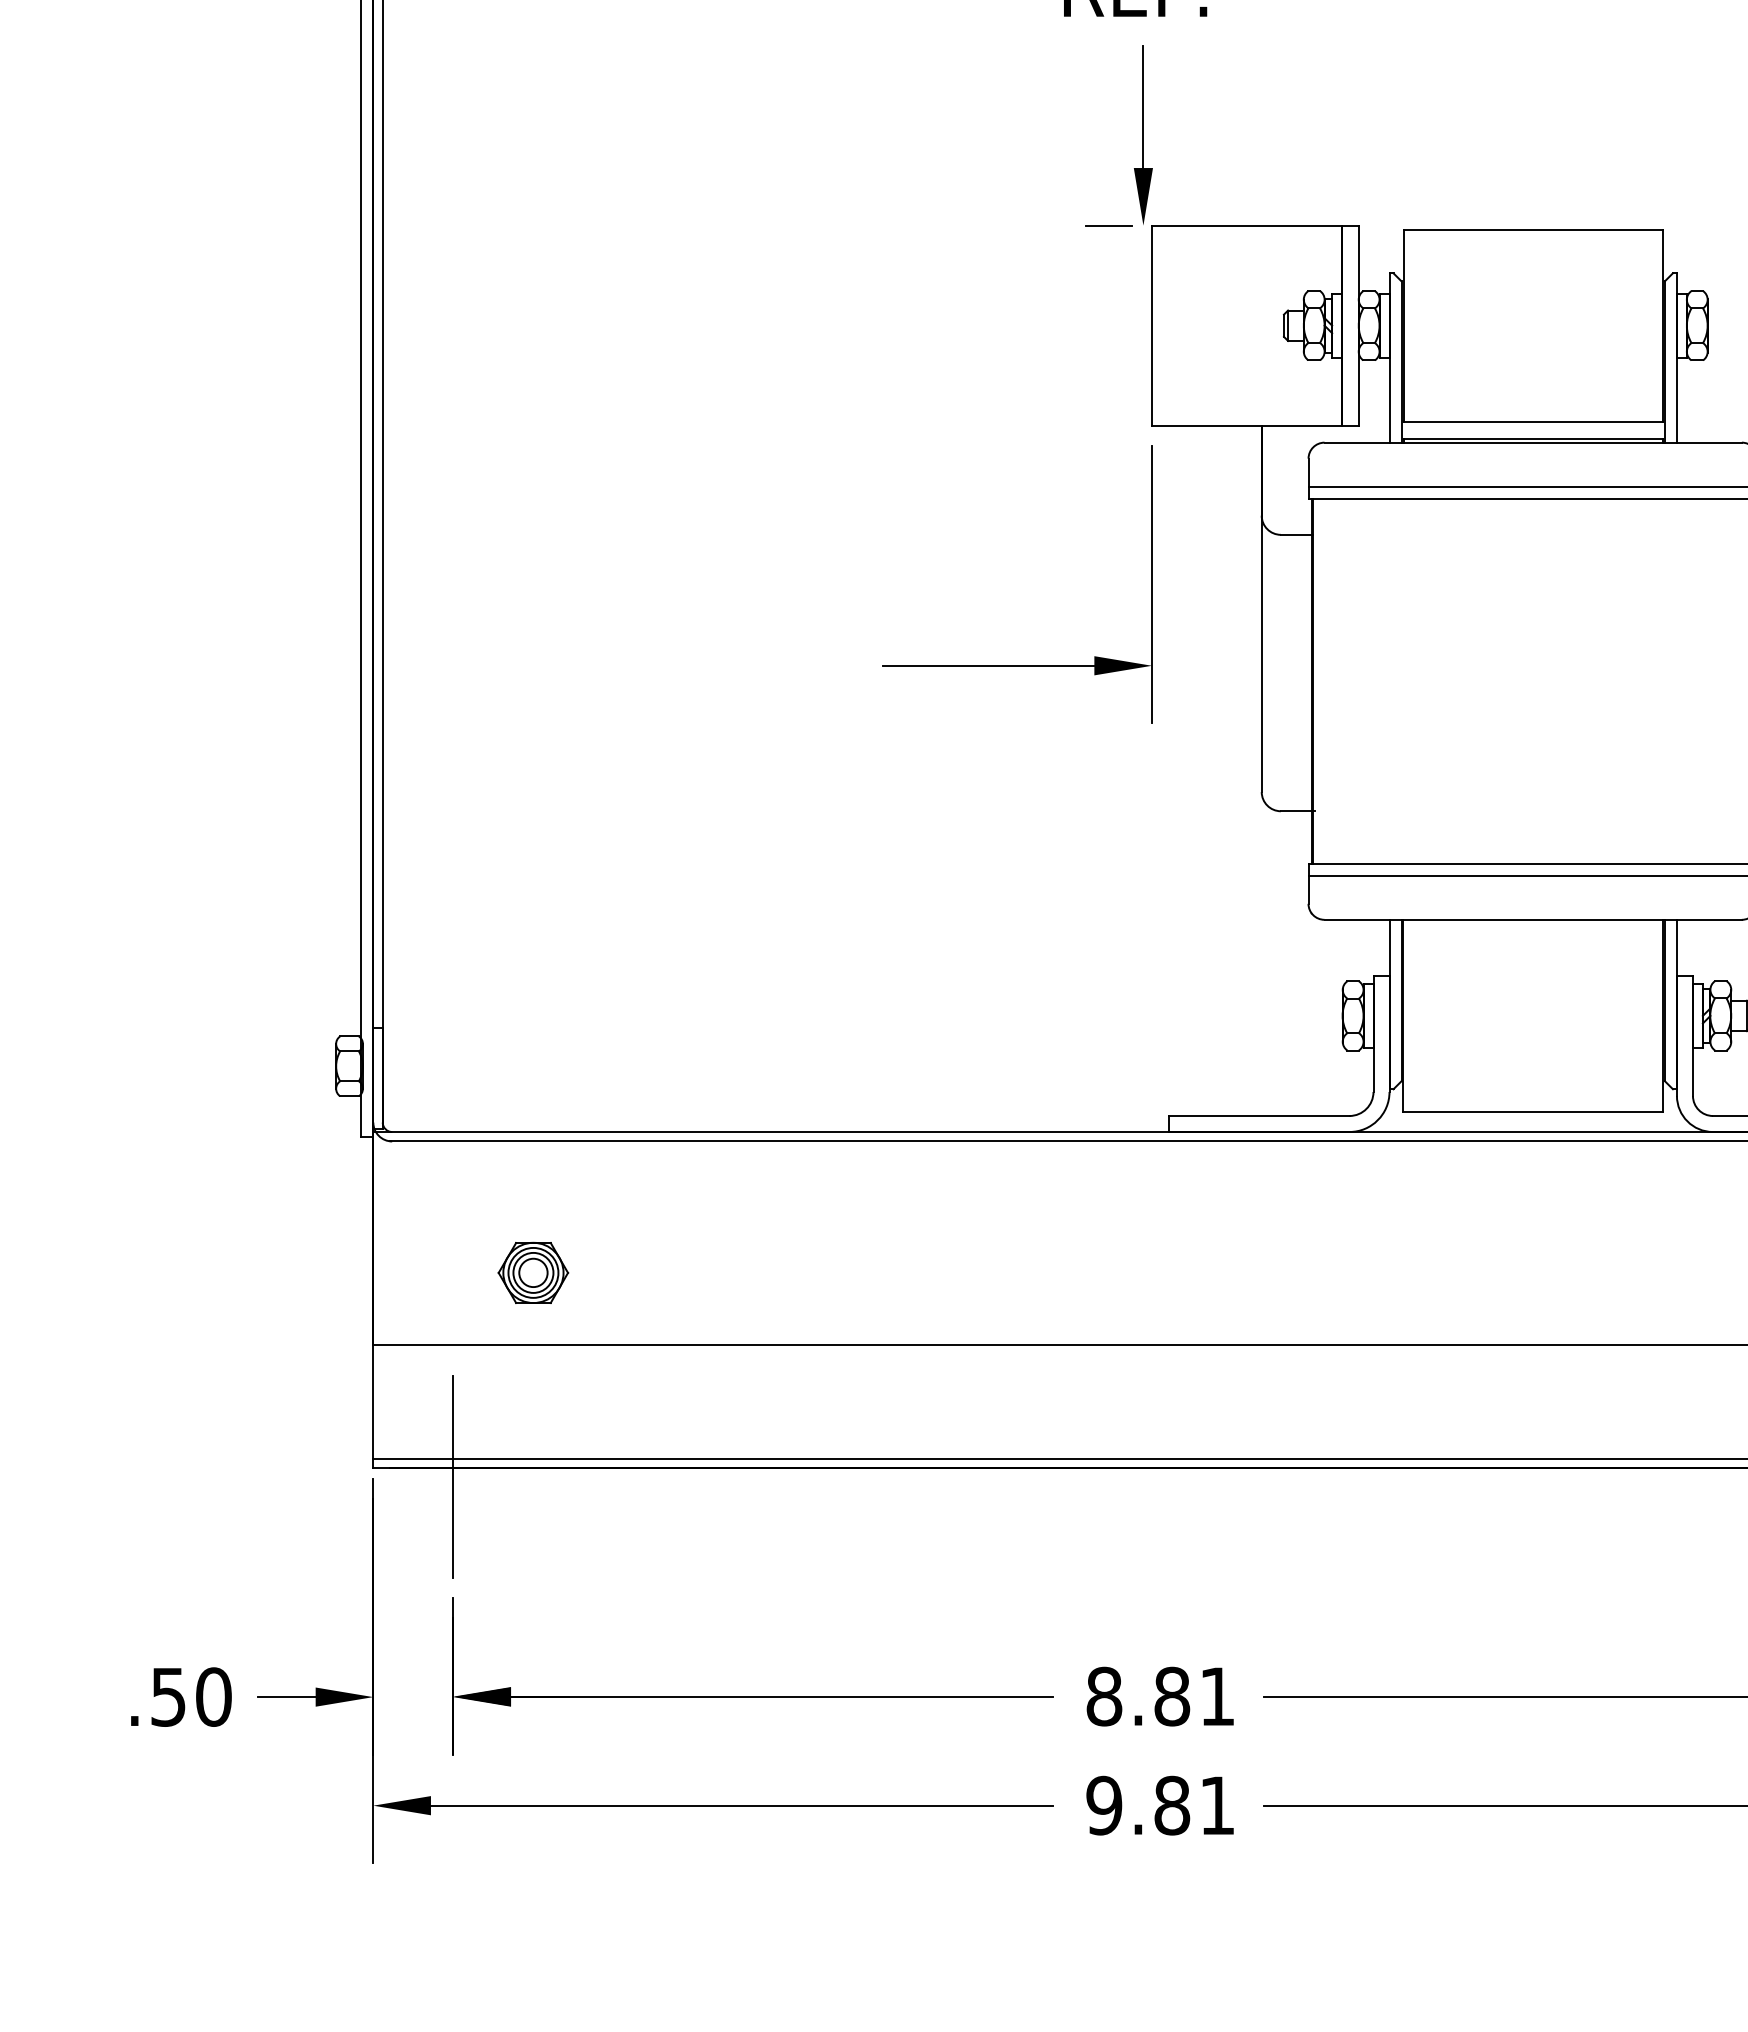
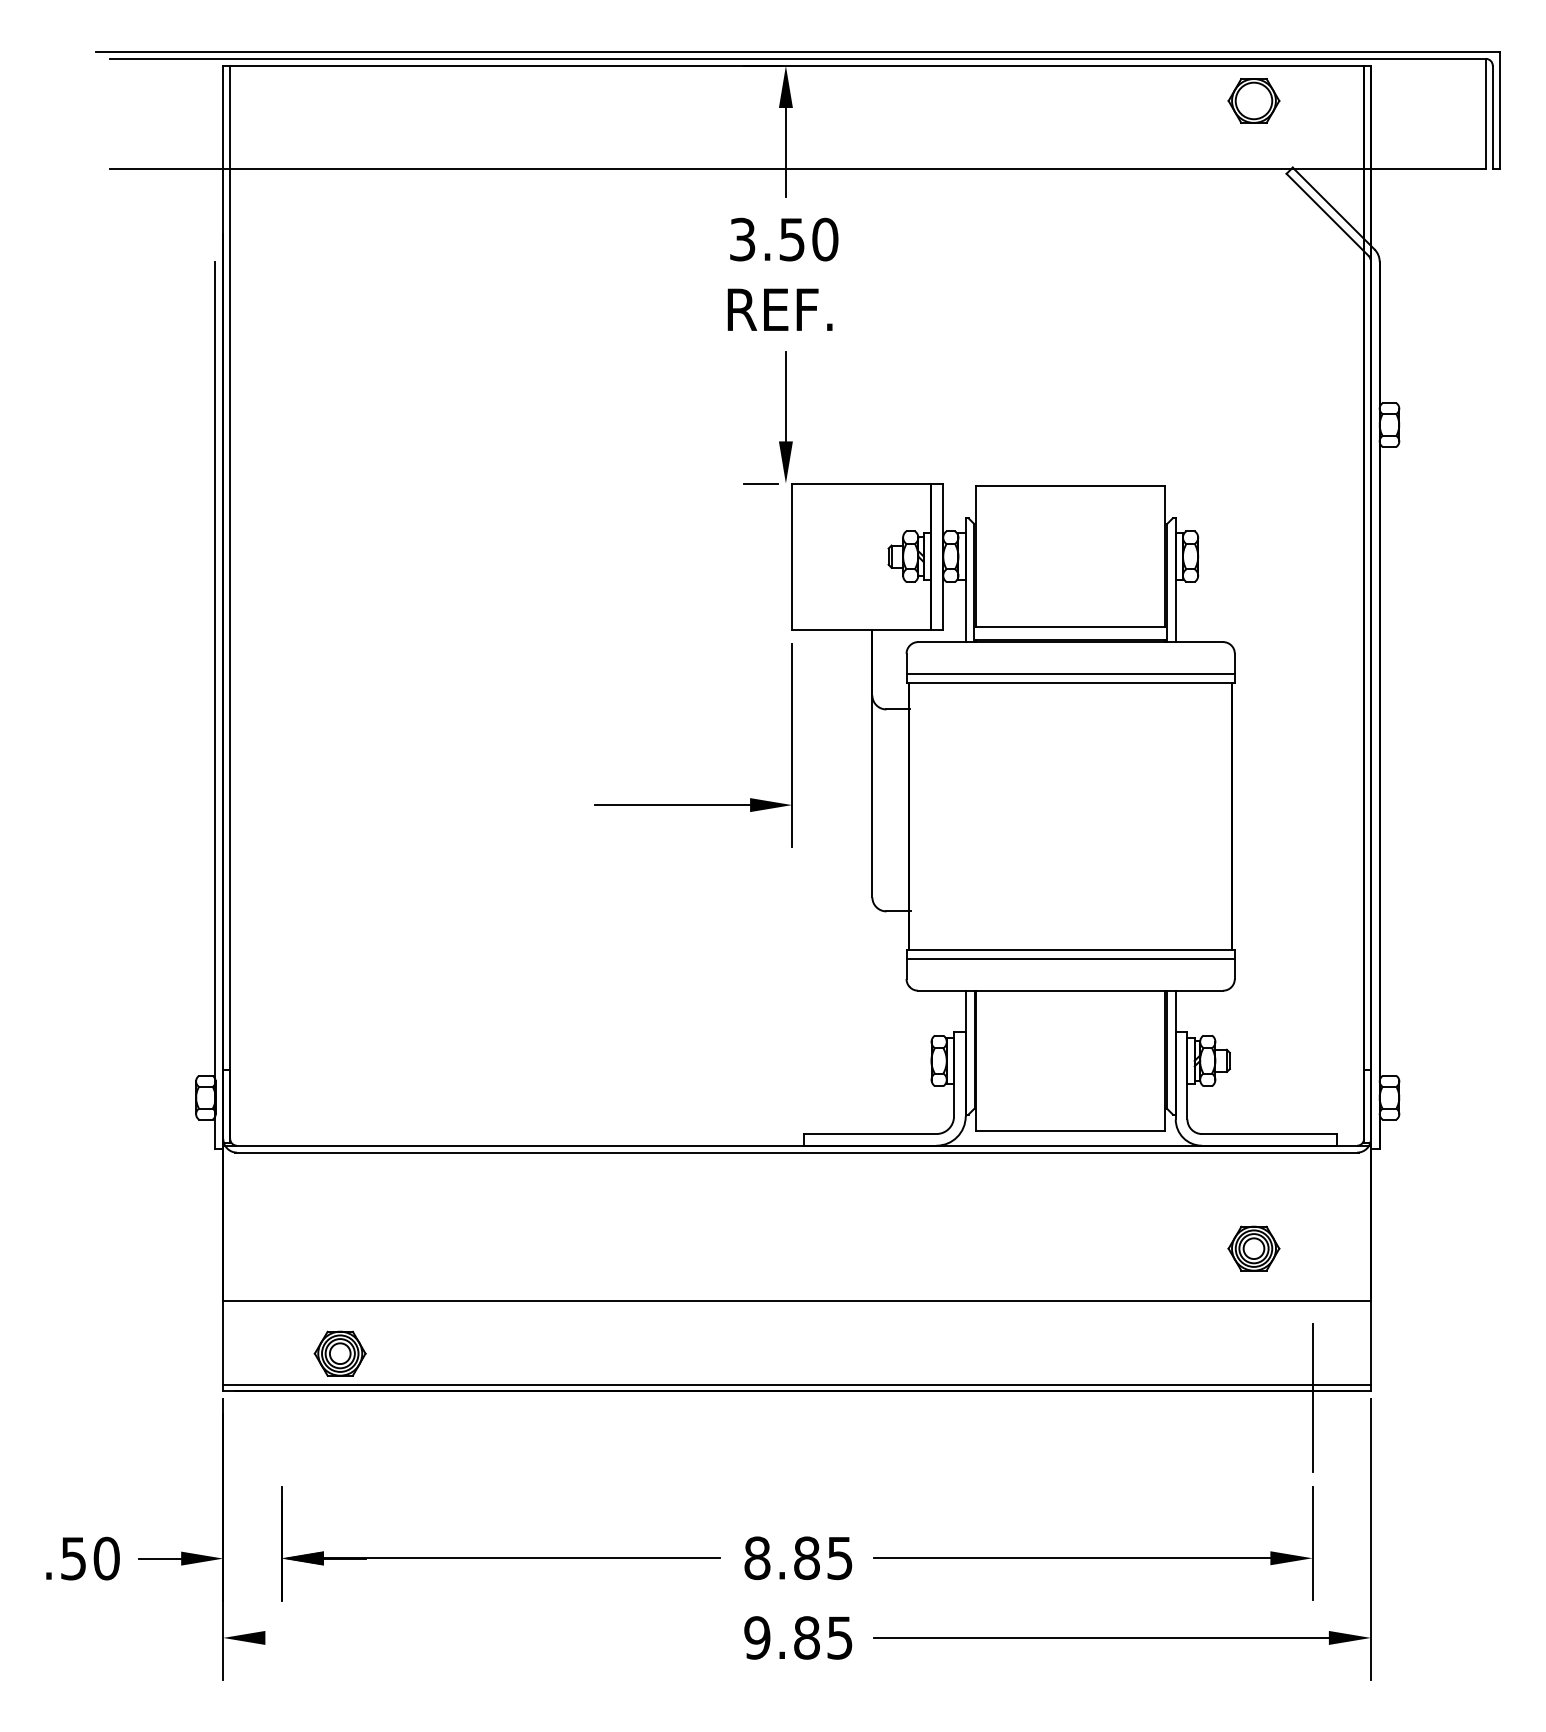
part: (532, 1272) -> (339, 1353), moved
line: (453, 1476) -> (281, 1397), removed
text: (1216, 1696) -> (839, 1558), 8.81 -> 8.85
line: (741, 1805) -> (492, 1637), removed
text: (1216, 1805) -> (839, 1637), 9.81 -> 9.85

